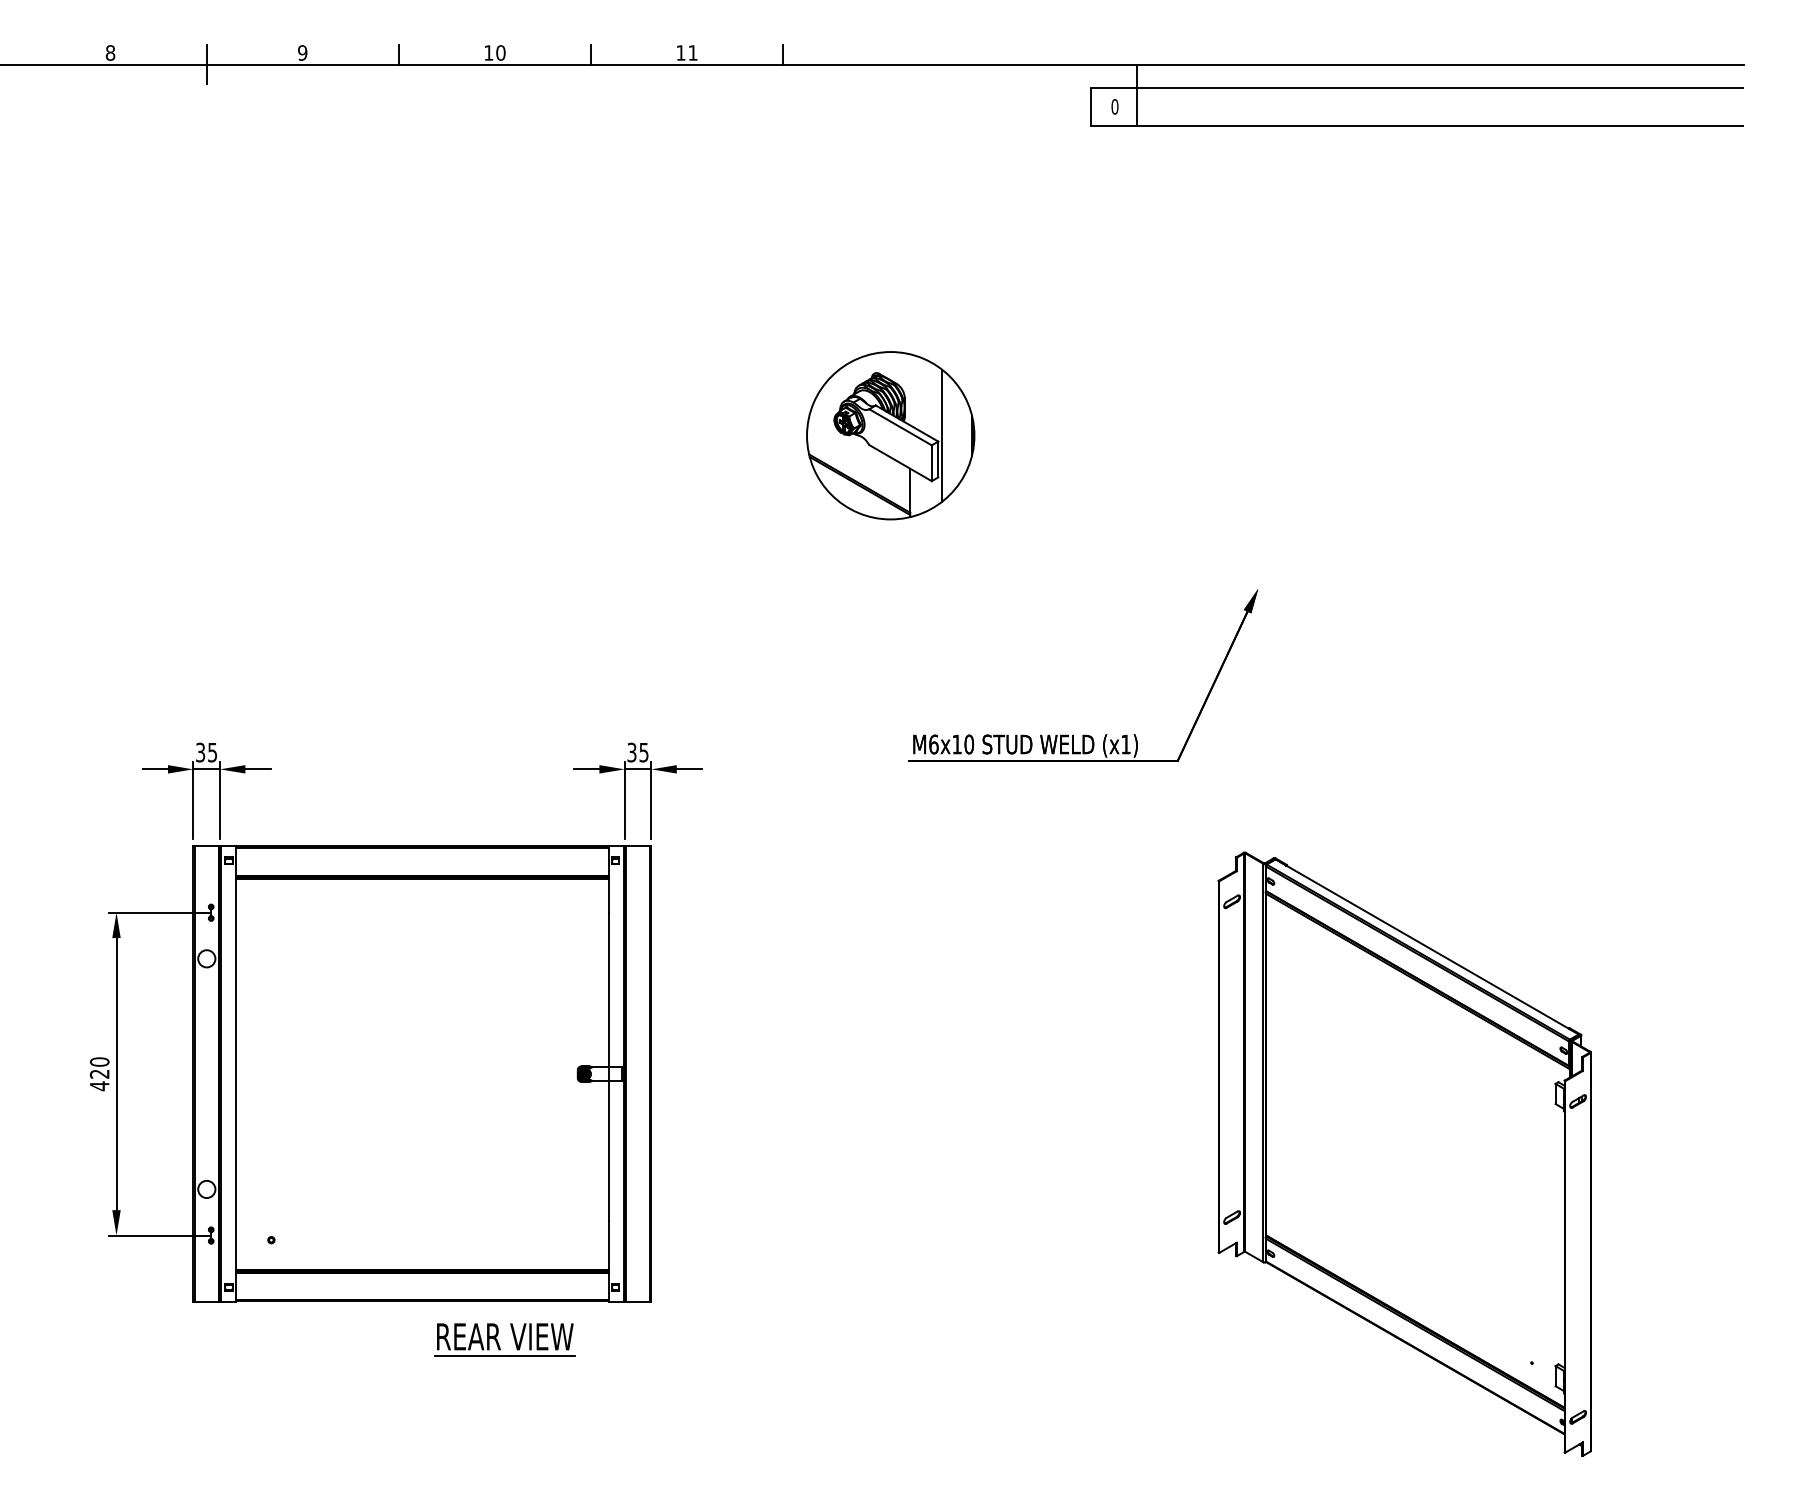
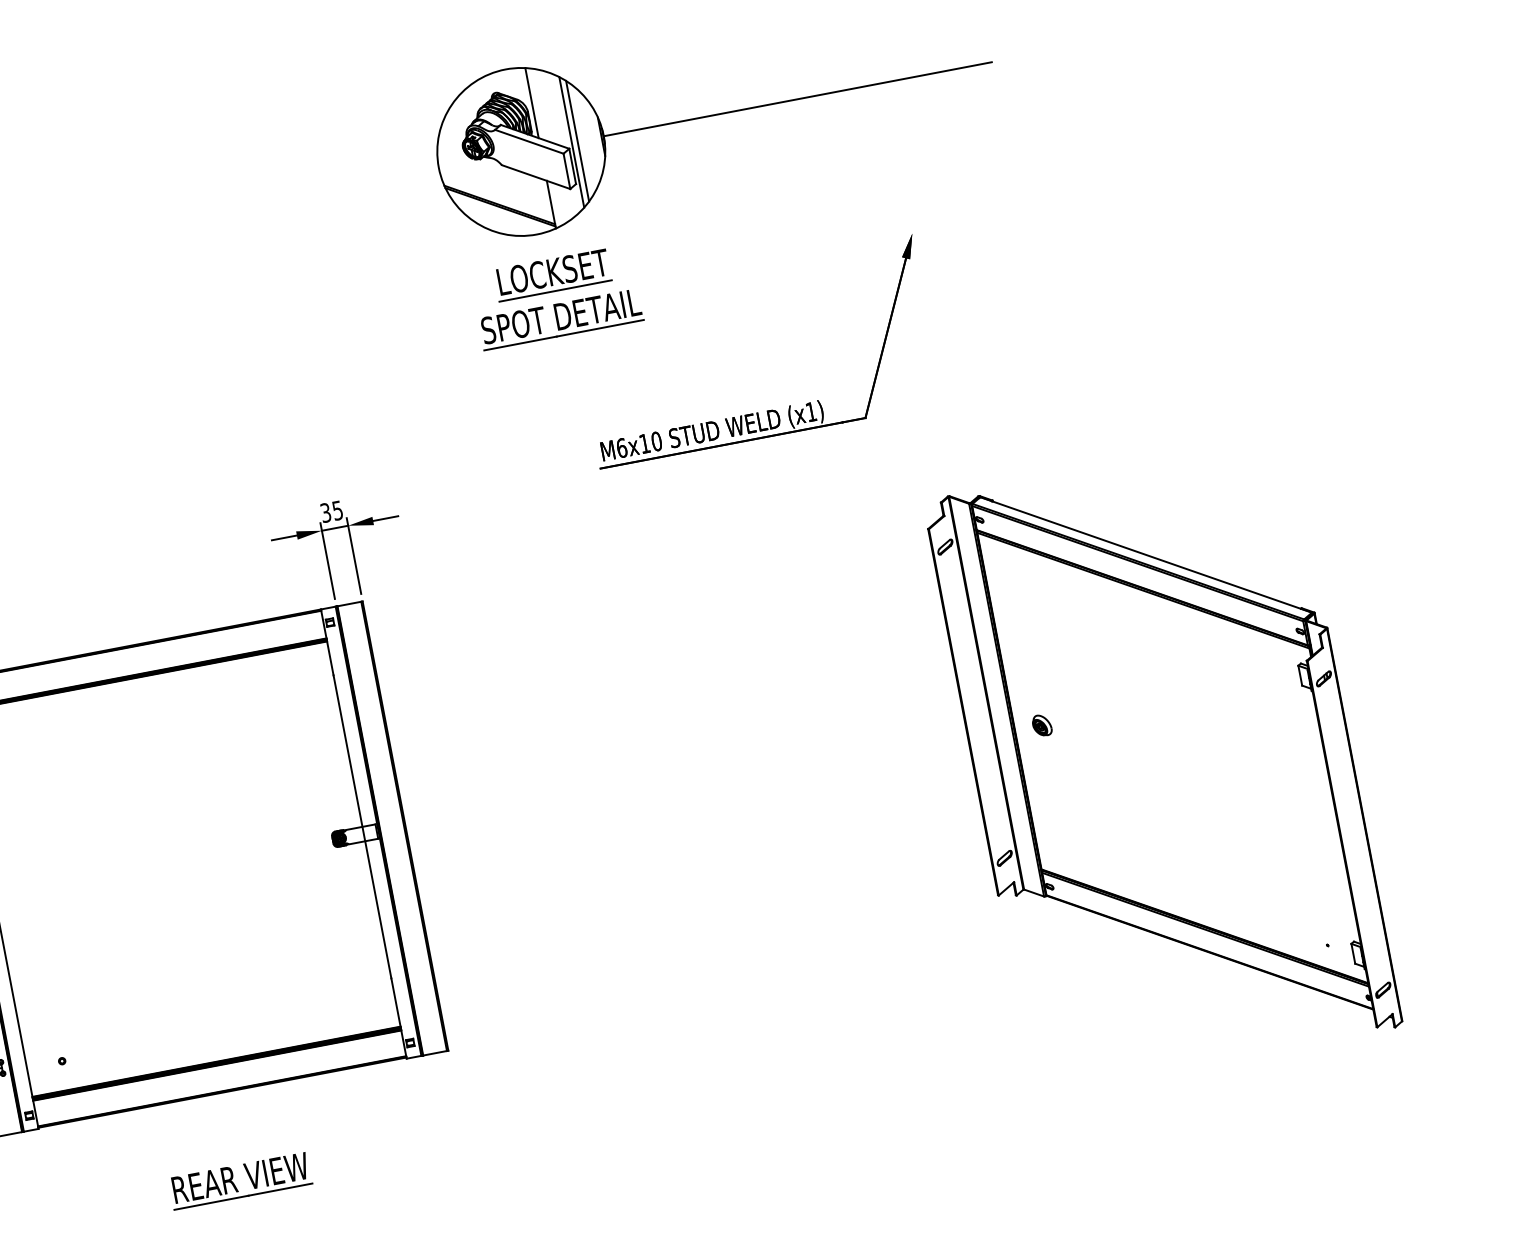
line: (910, 389) -> (532, 102), added
line: (947, 435) -> (577, 141), added
line: (1171, 435) -> (797, 98), added
part: (897, 584) -> (555, 297), added
part: (1293, 1094) -> (1042, 725), added
part: (498, 1341) -> (234, 1183), moved

